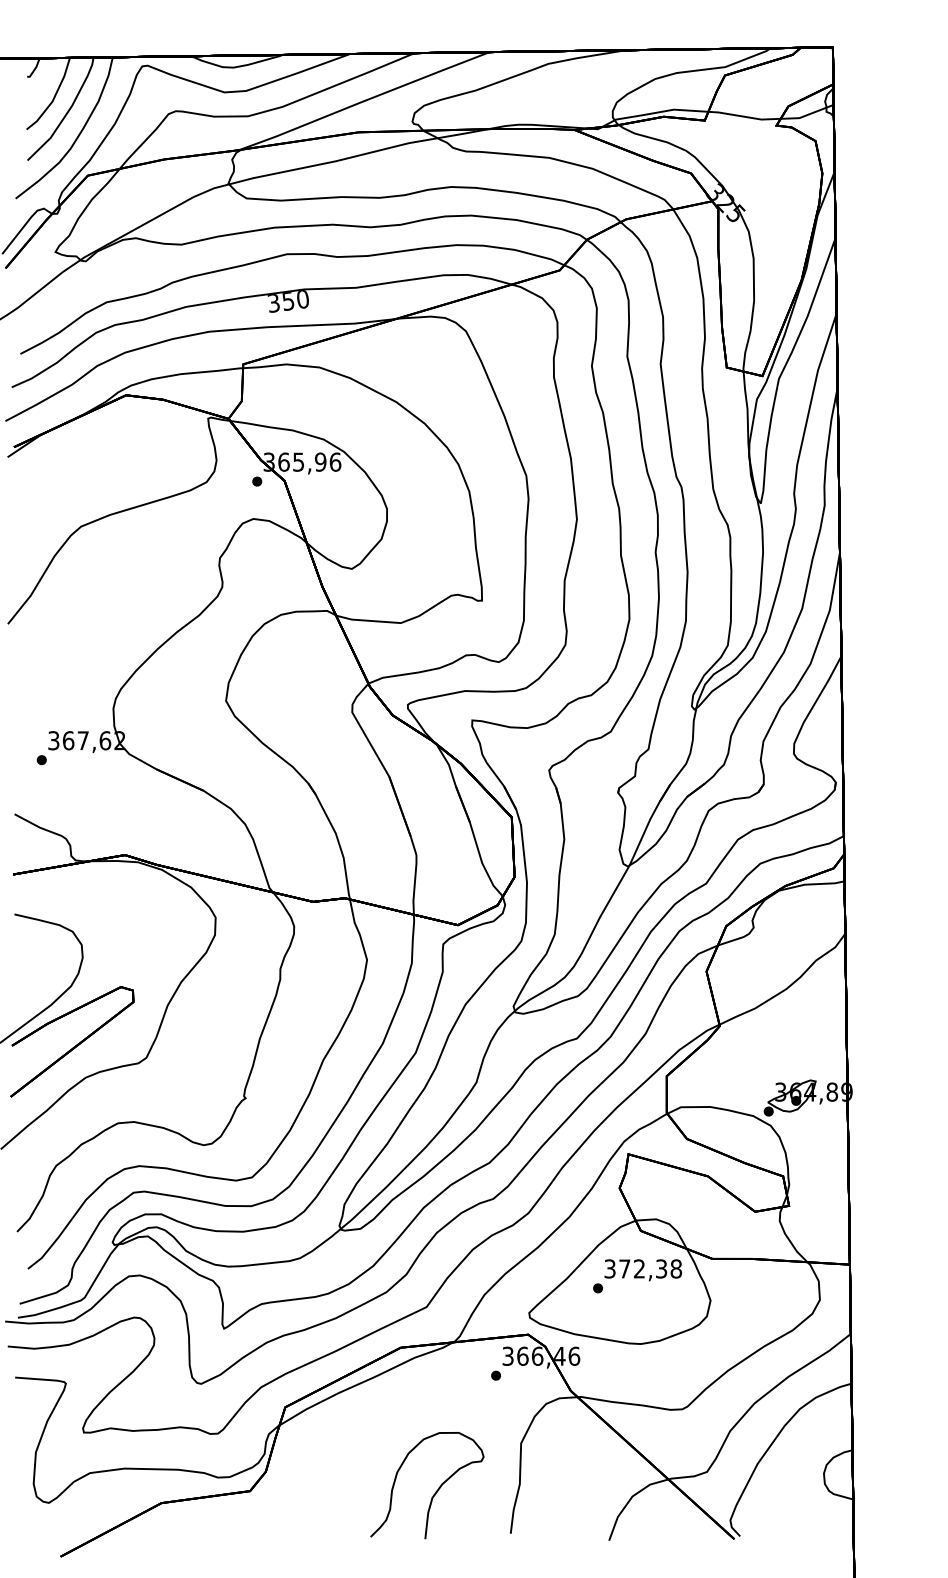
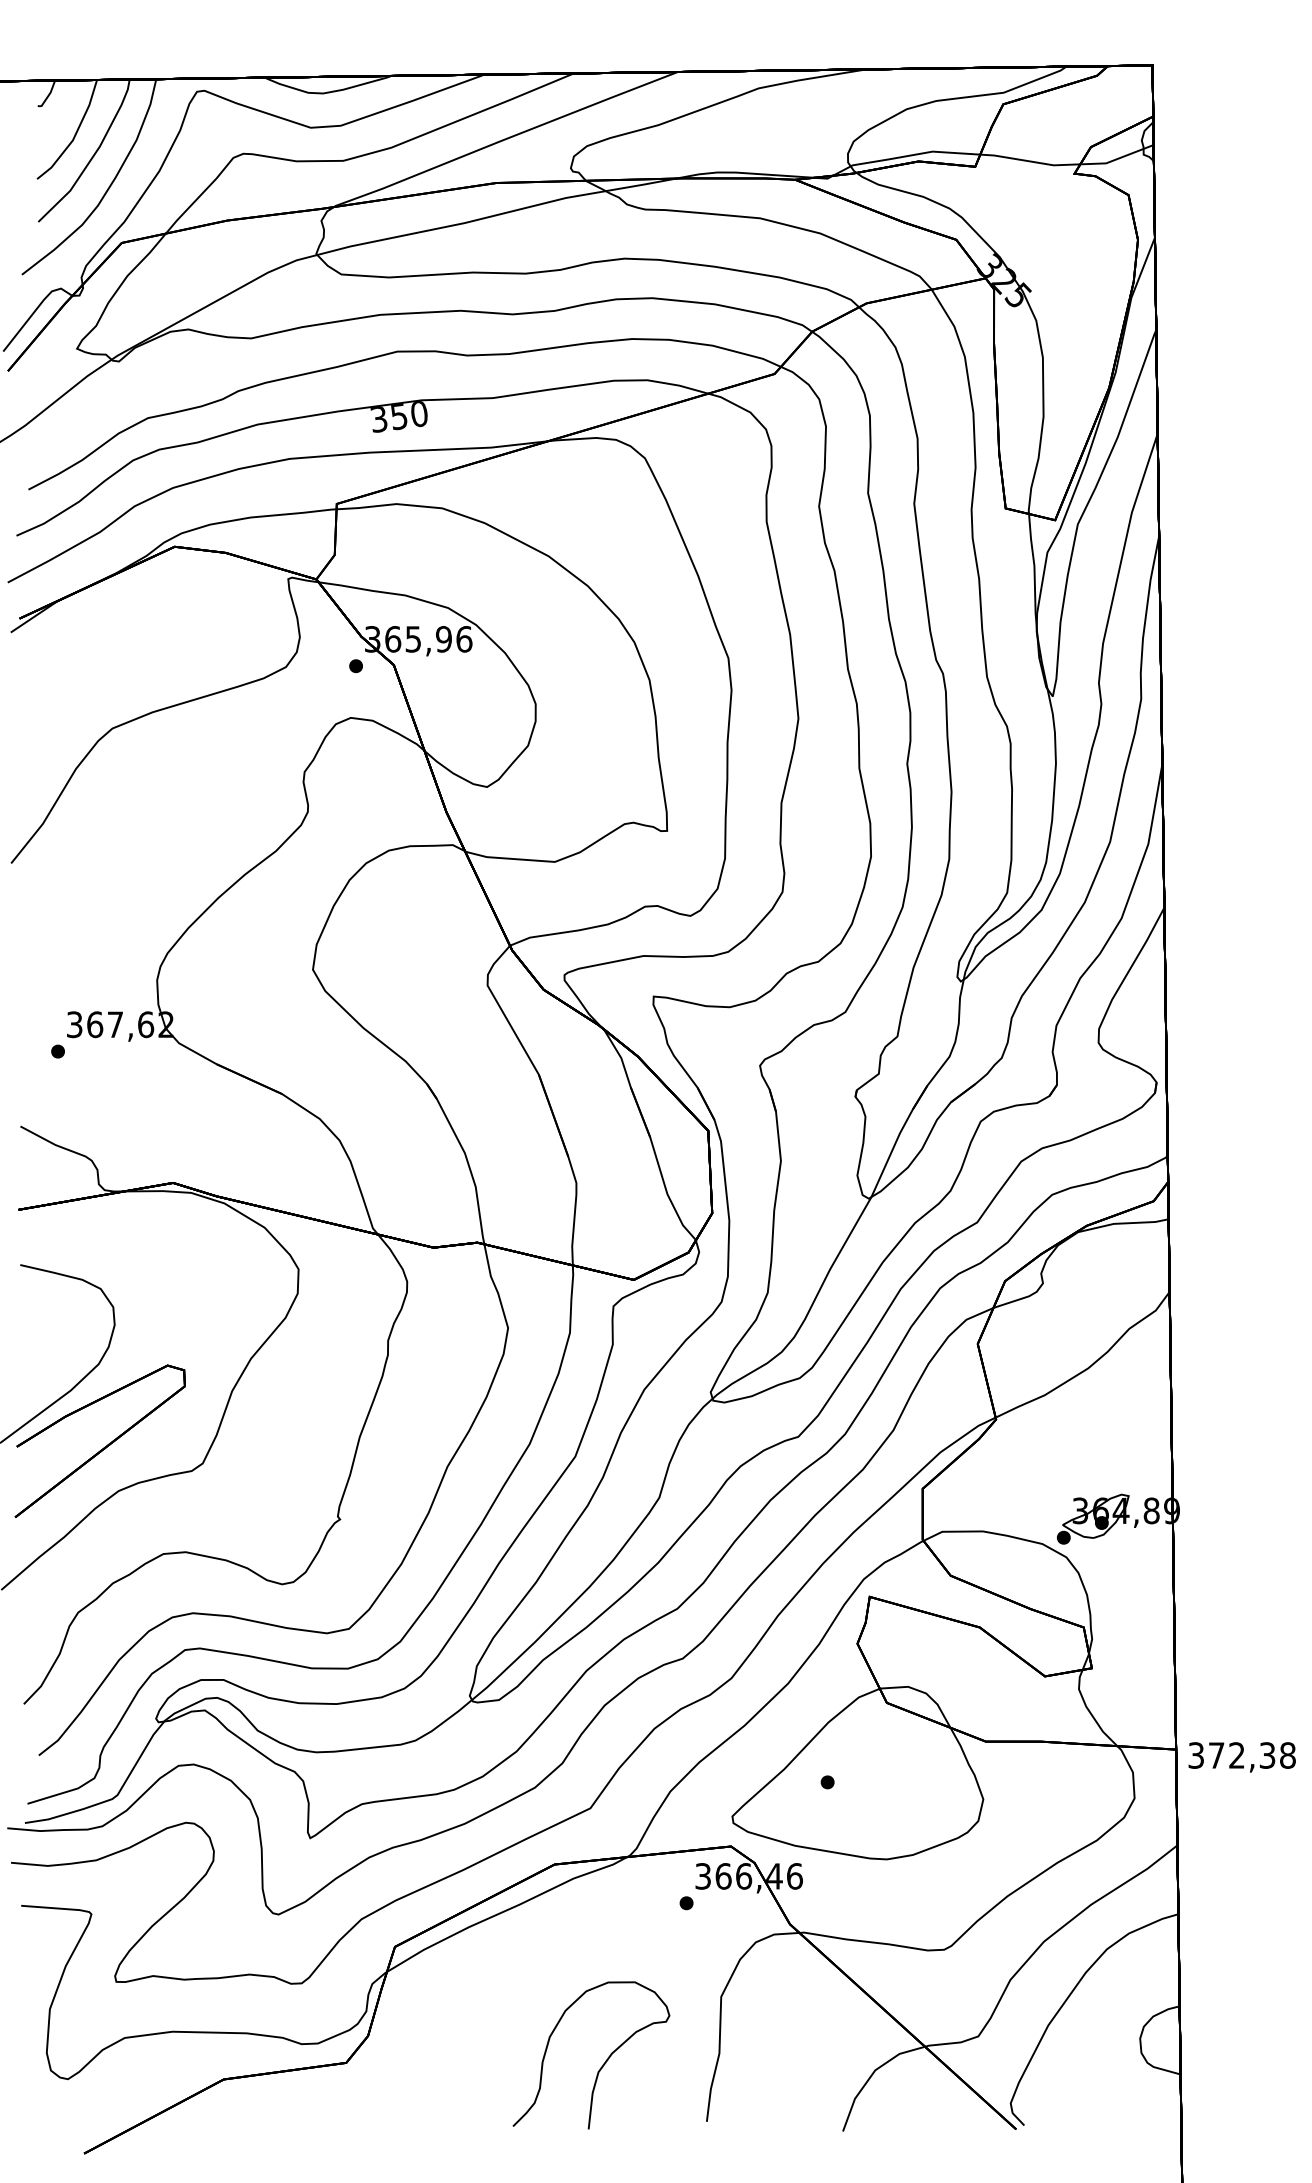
text: (642, 1270) -> (1241, 1757), moved

